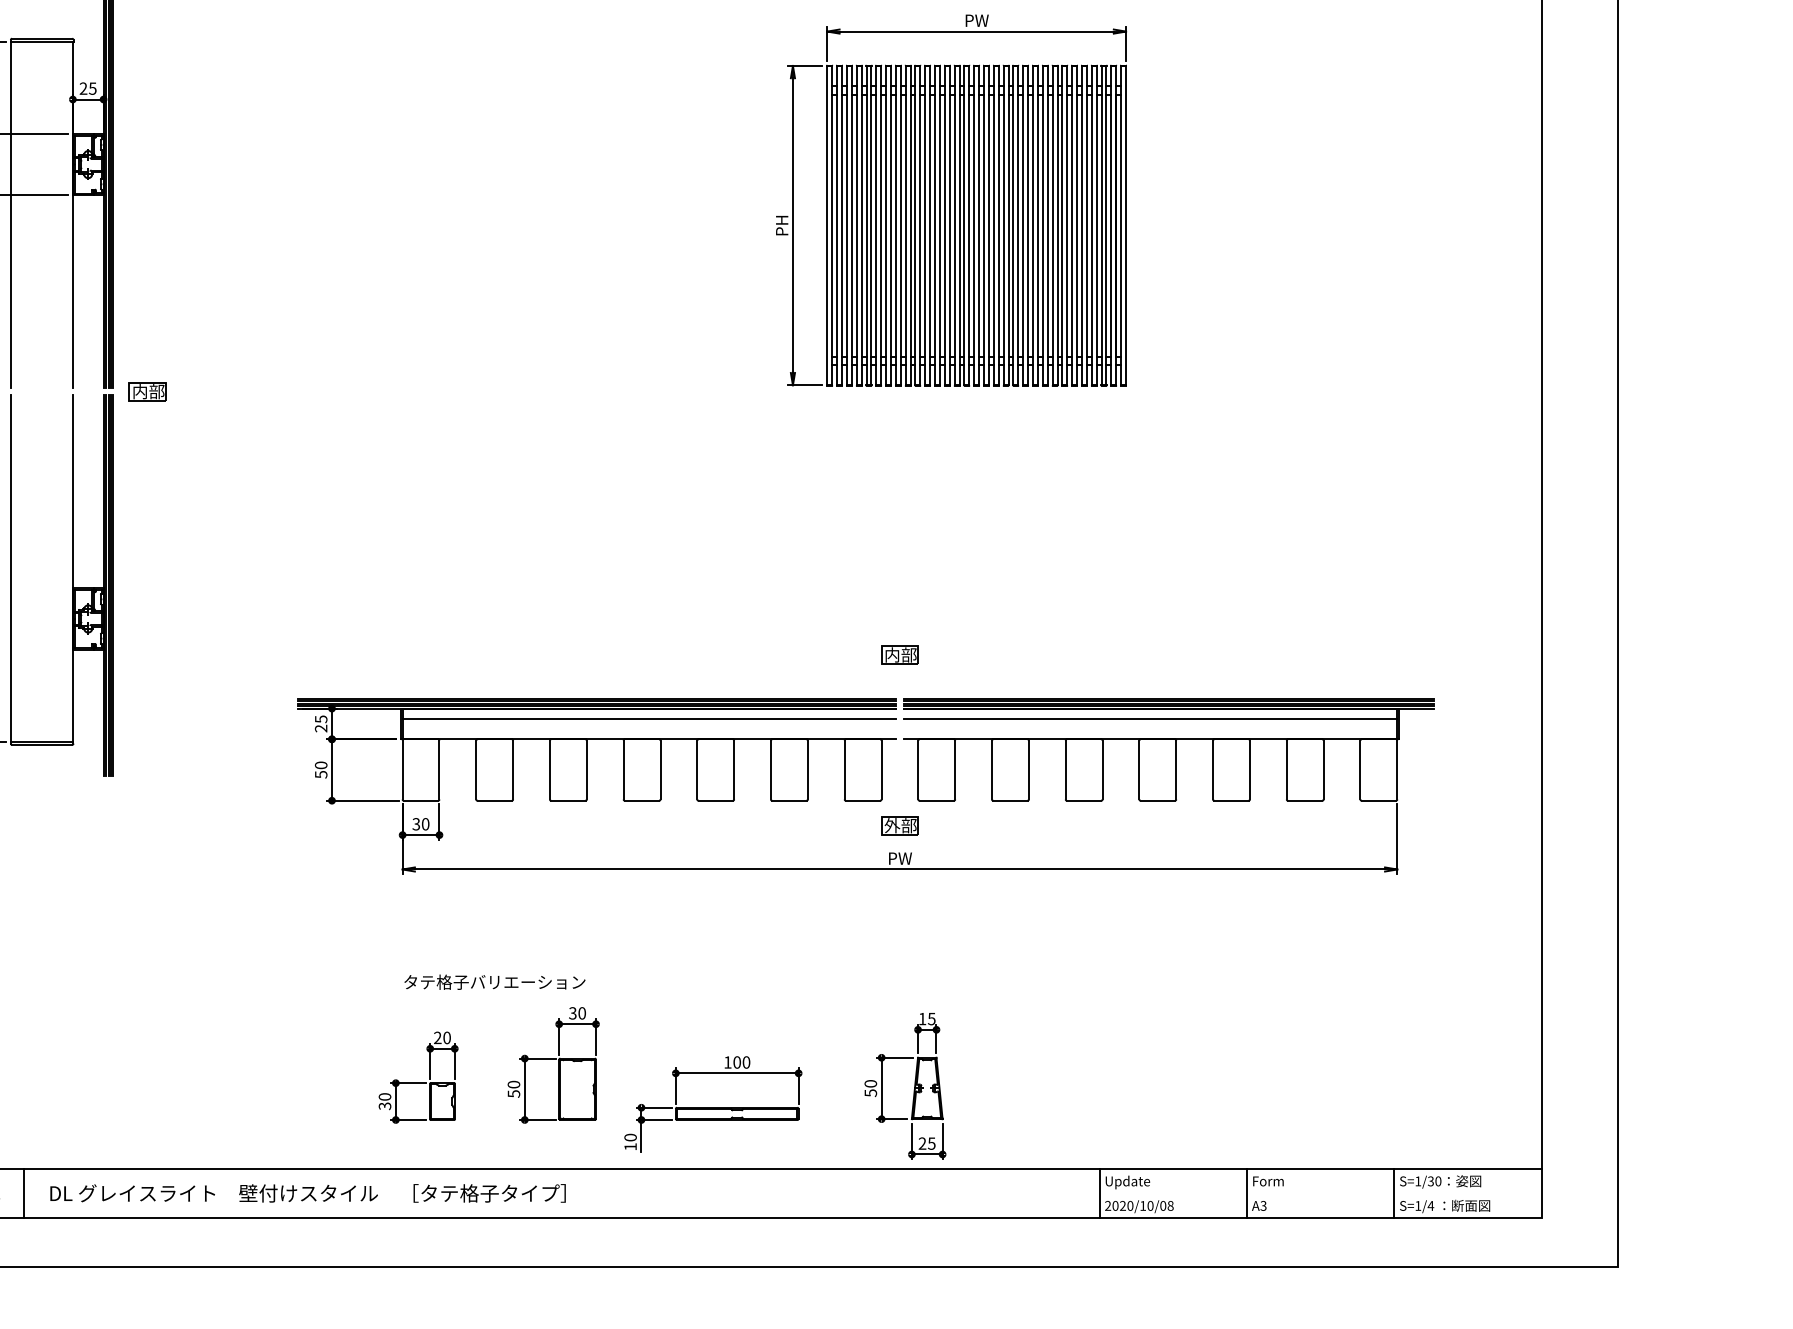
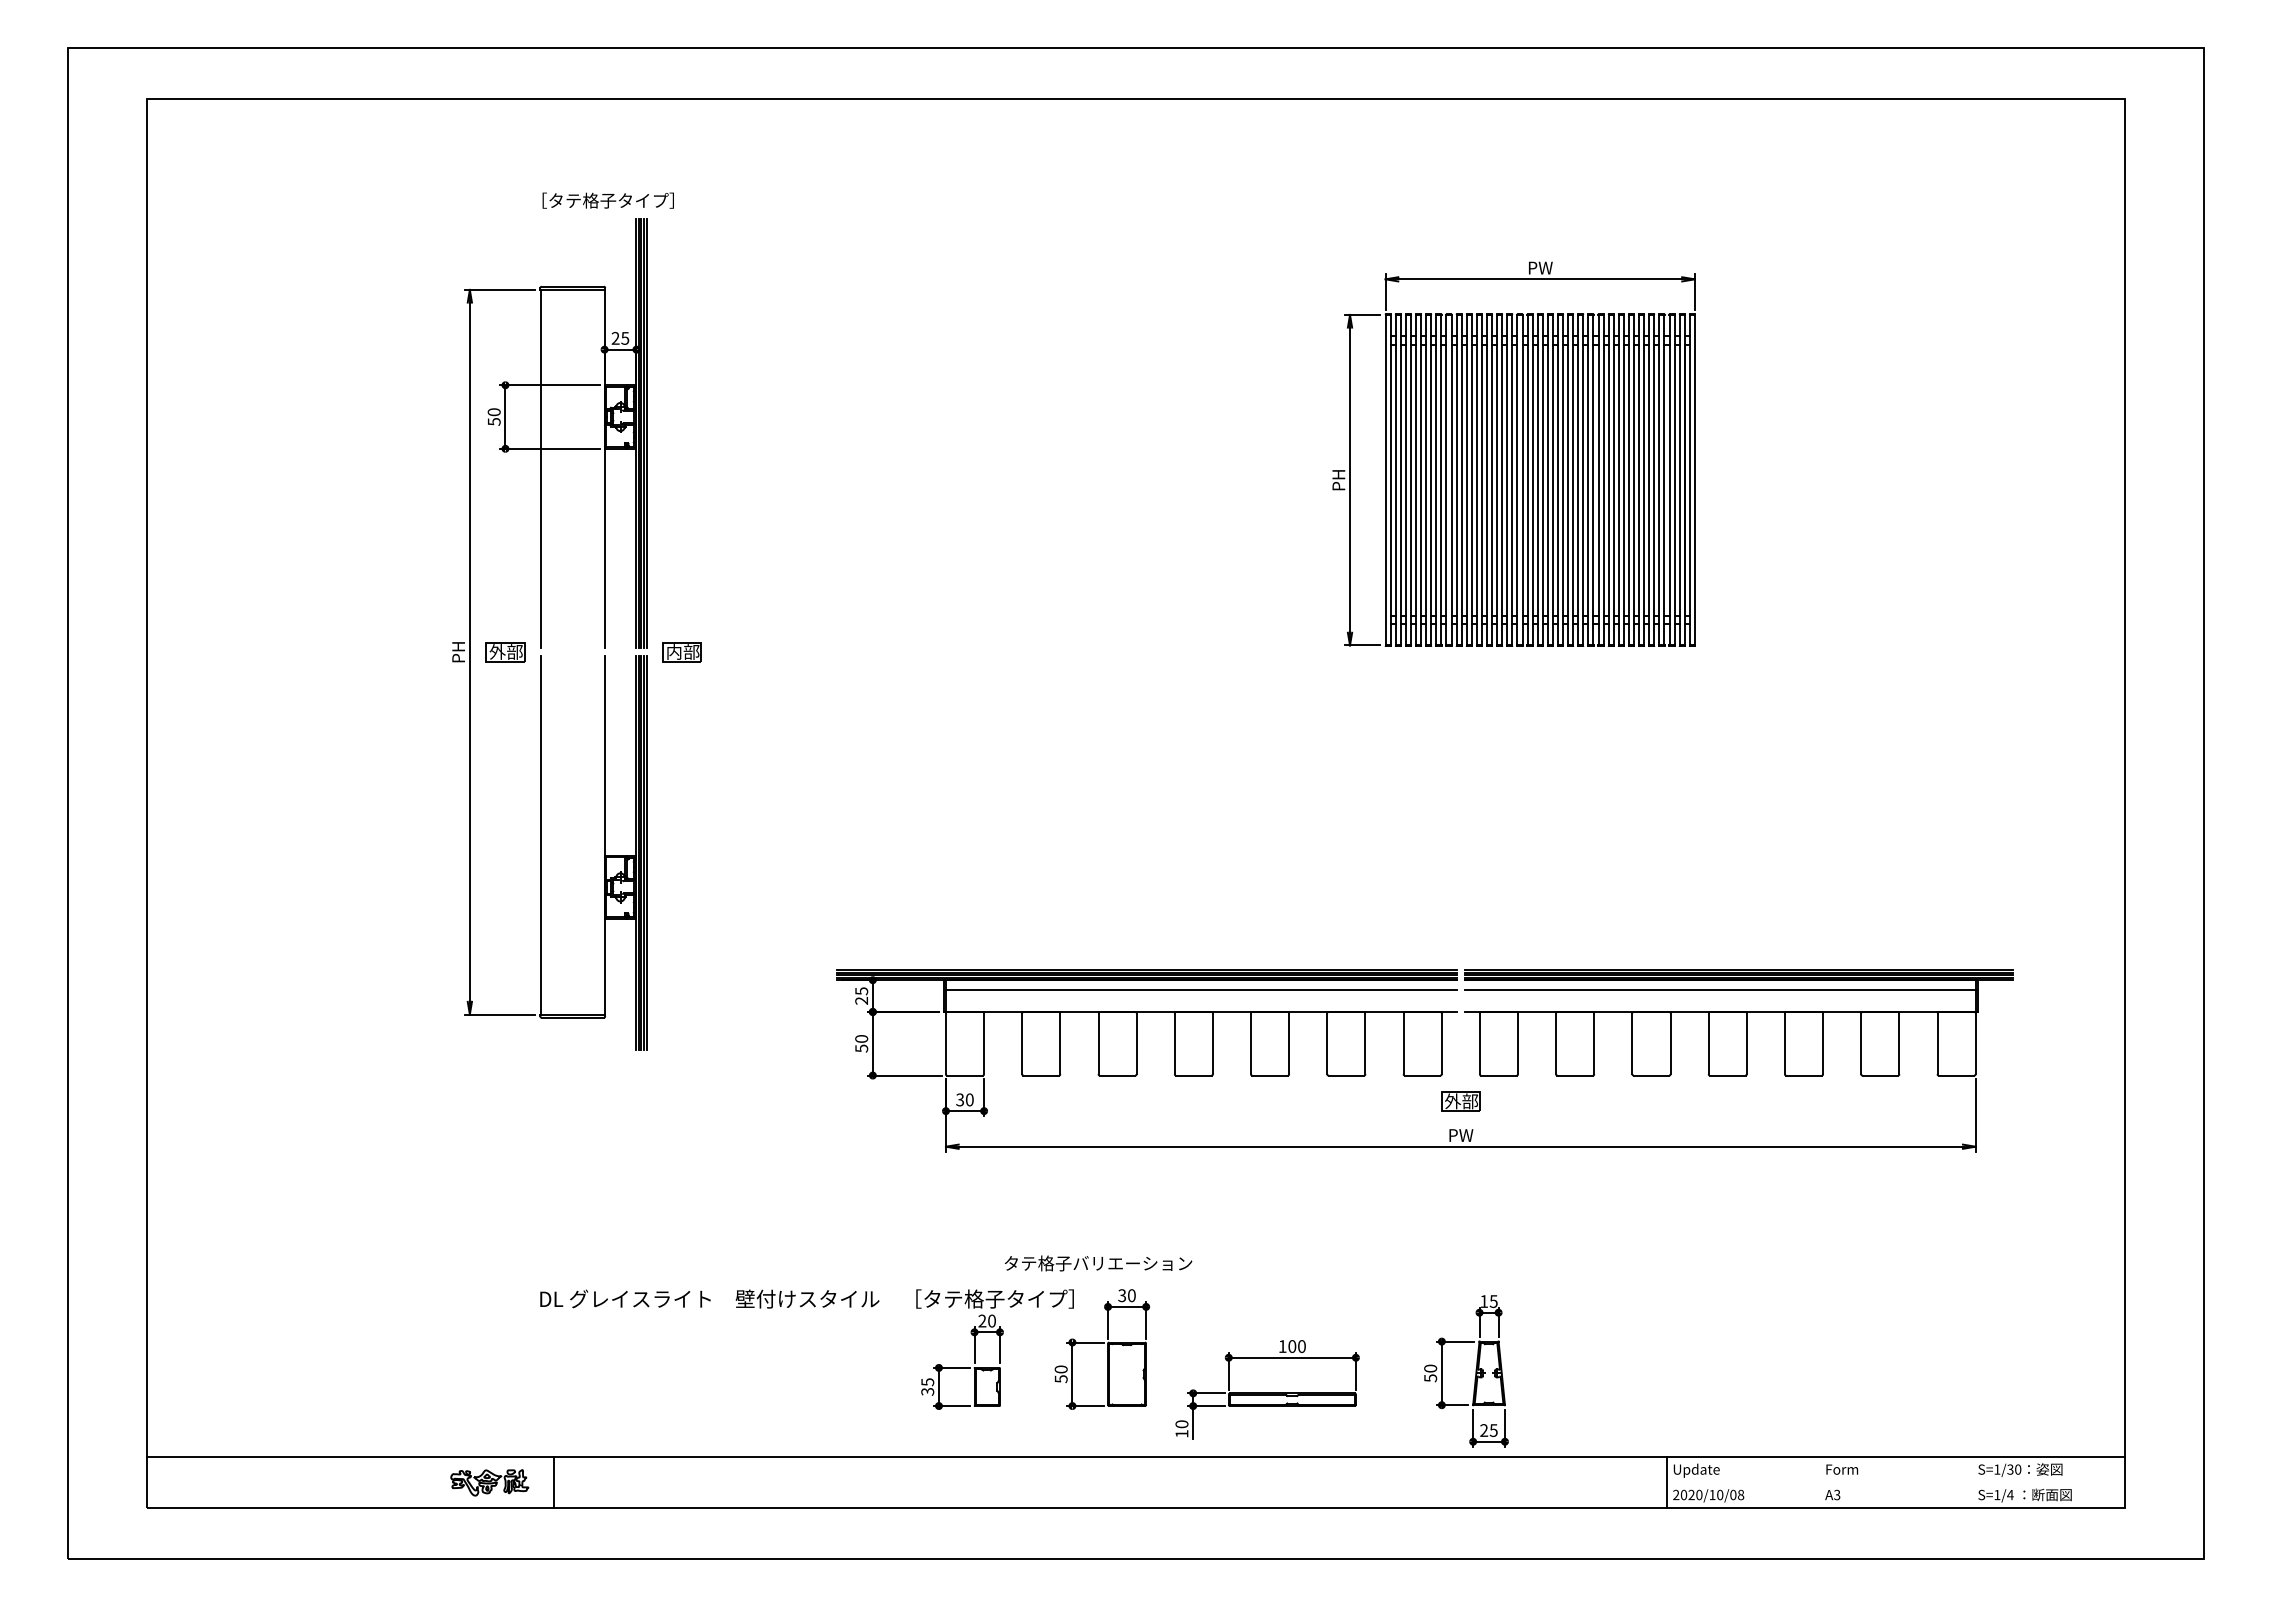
part: (899, 654) -> (1460, 924), removed
text: (494, 982) -> (1098, 1263), moved
text: (384, 1097) -> (927, 1382), 30 -> 35
text: (307, 1192) -> (806, 1298), moved
line: (1246, 1192) -> (1819, 1481), removed
line: (1394, 1192) -> (1972, 1481), removed

